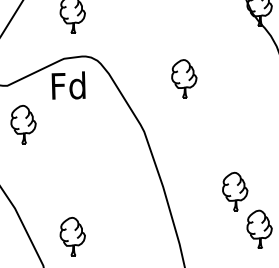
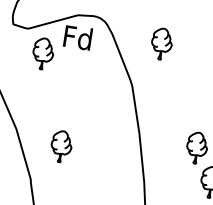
part: (184, 78) -> (162, 43), moved
part: (23, 124) -> (43, 53), moved
part: (72, 236) -> (61, 146), moved

